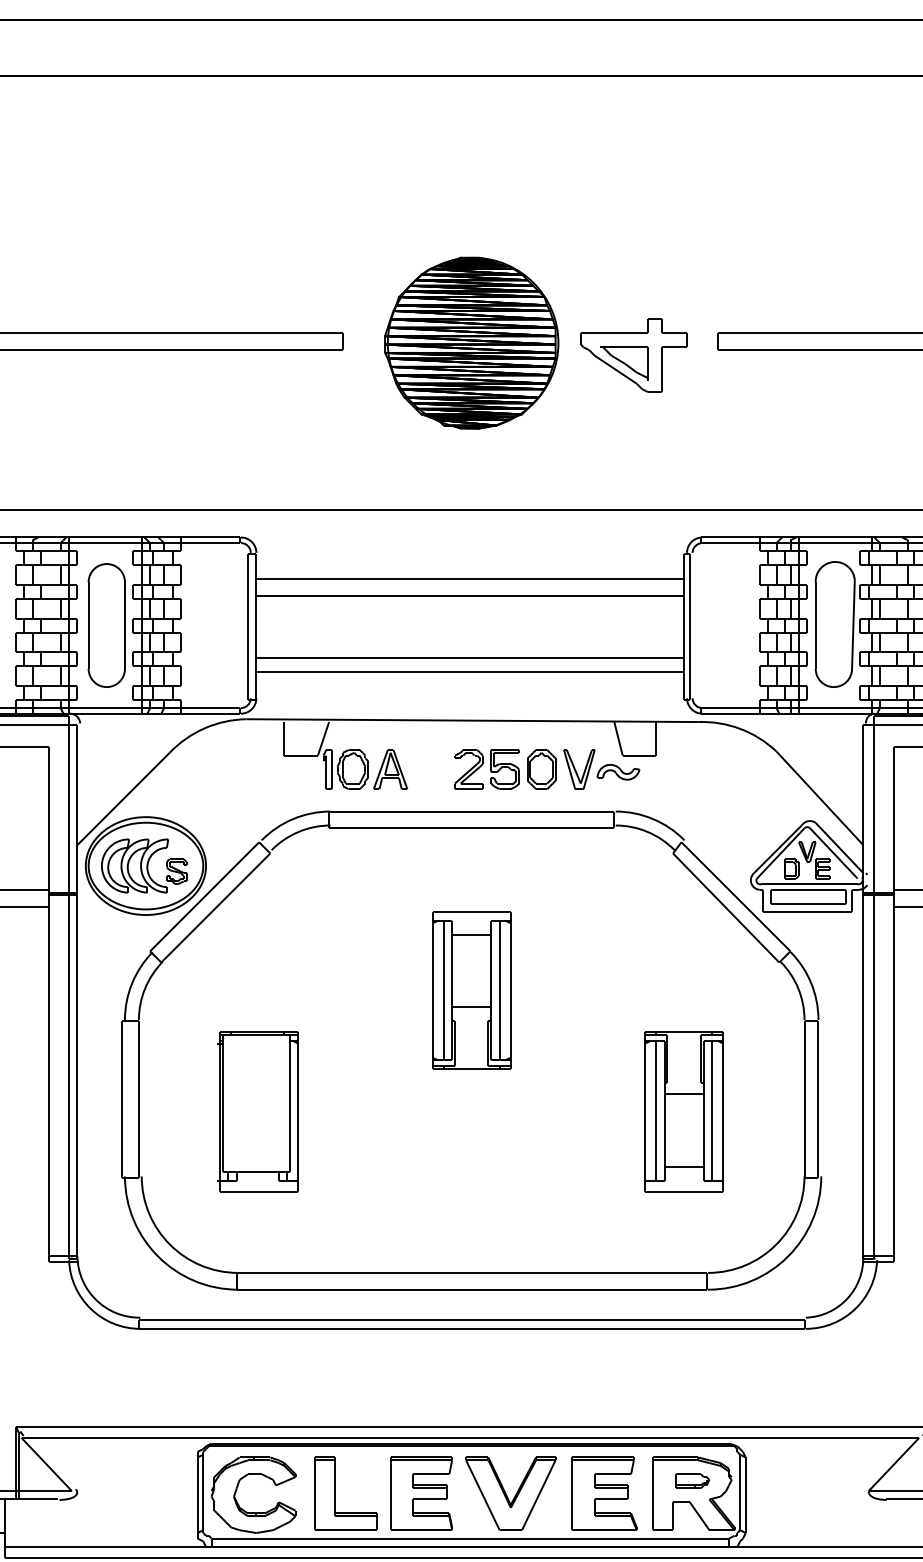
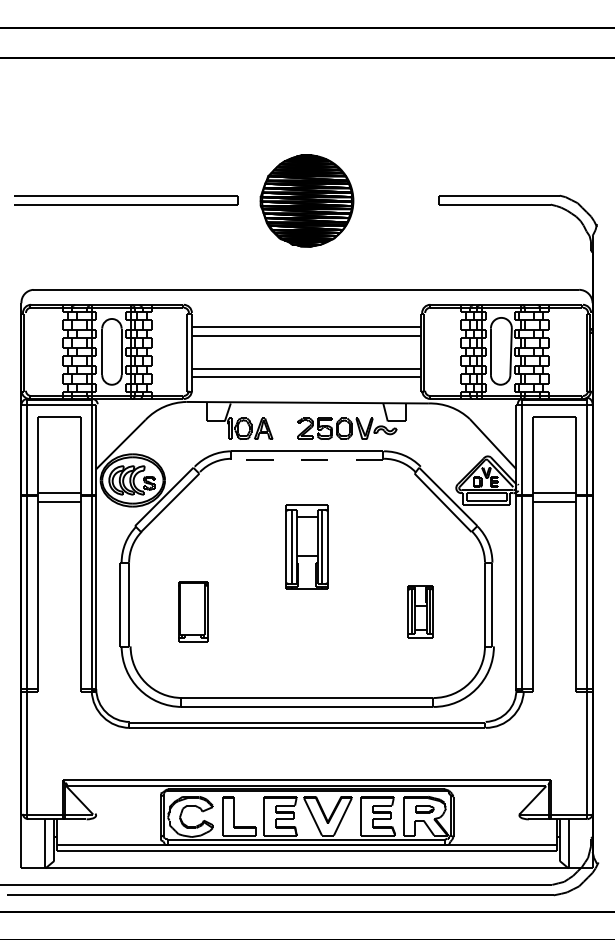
part: (633, 355) -> (393, 207), removed
line: (470, 828) -> (306, 460), solid -> dashed
part: (257, 1111) -> (192, 611), size x0.7
part: (683, 1111) -> (420, 611), size x0.6

